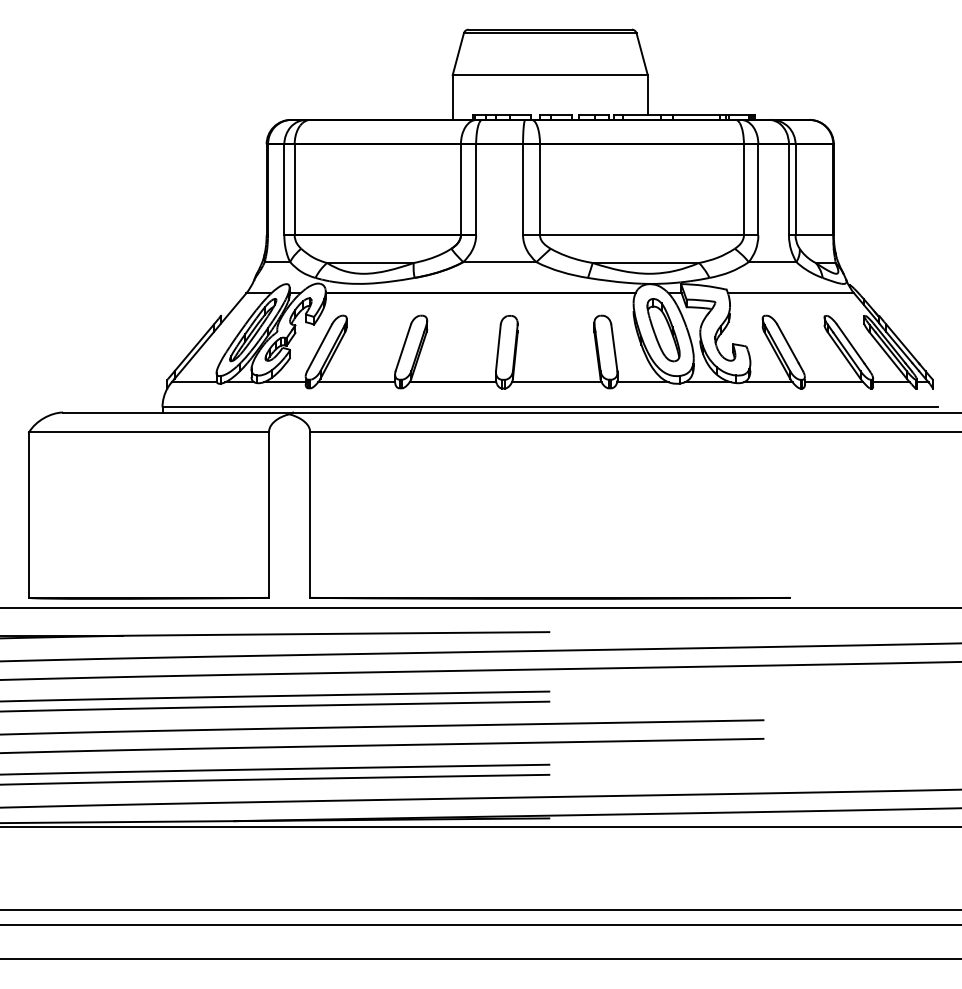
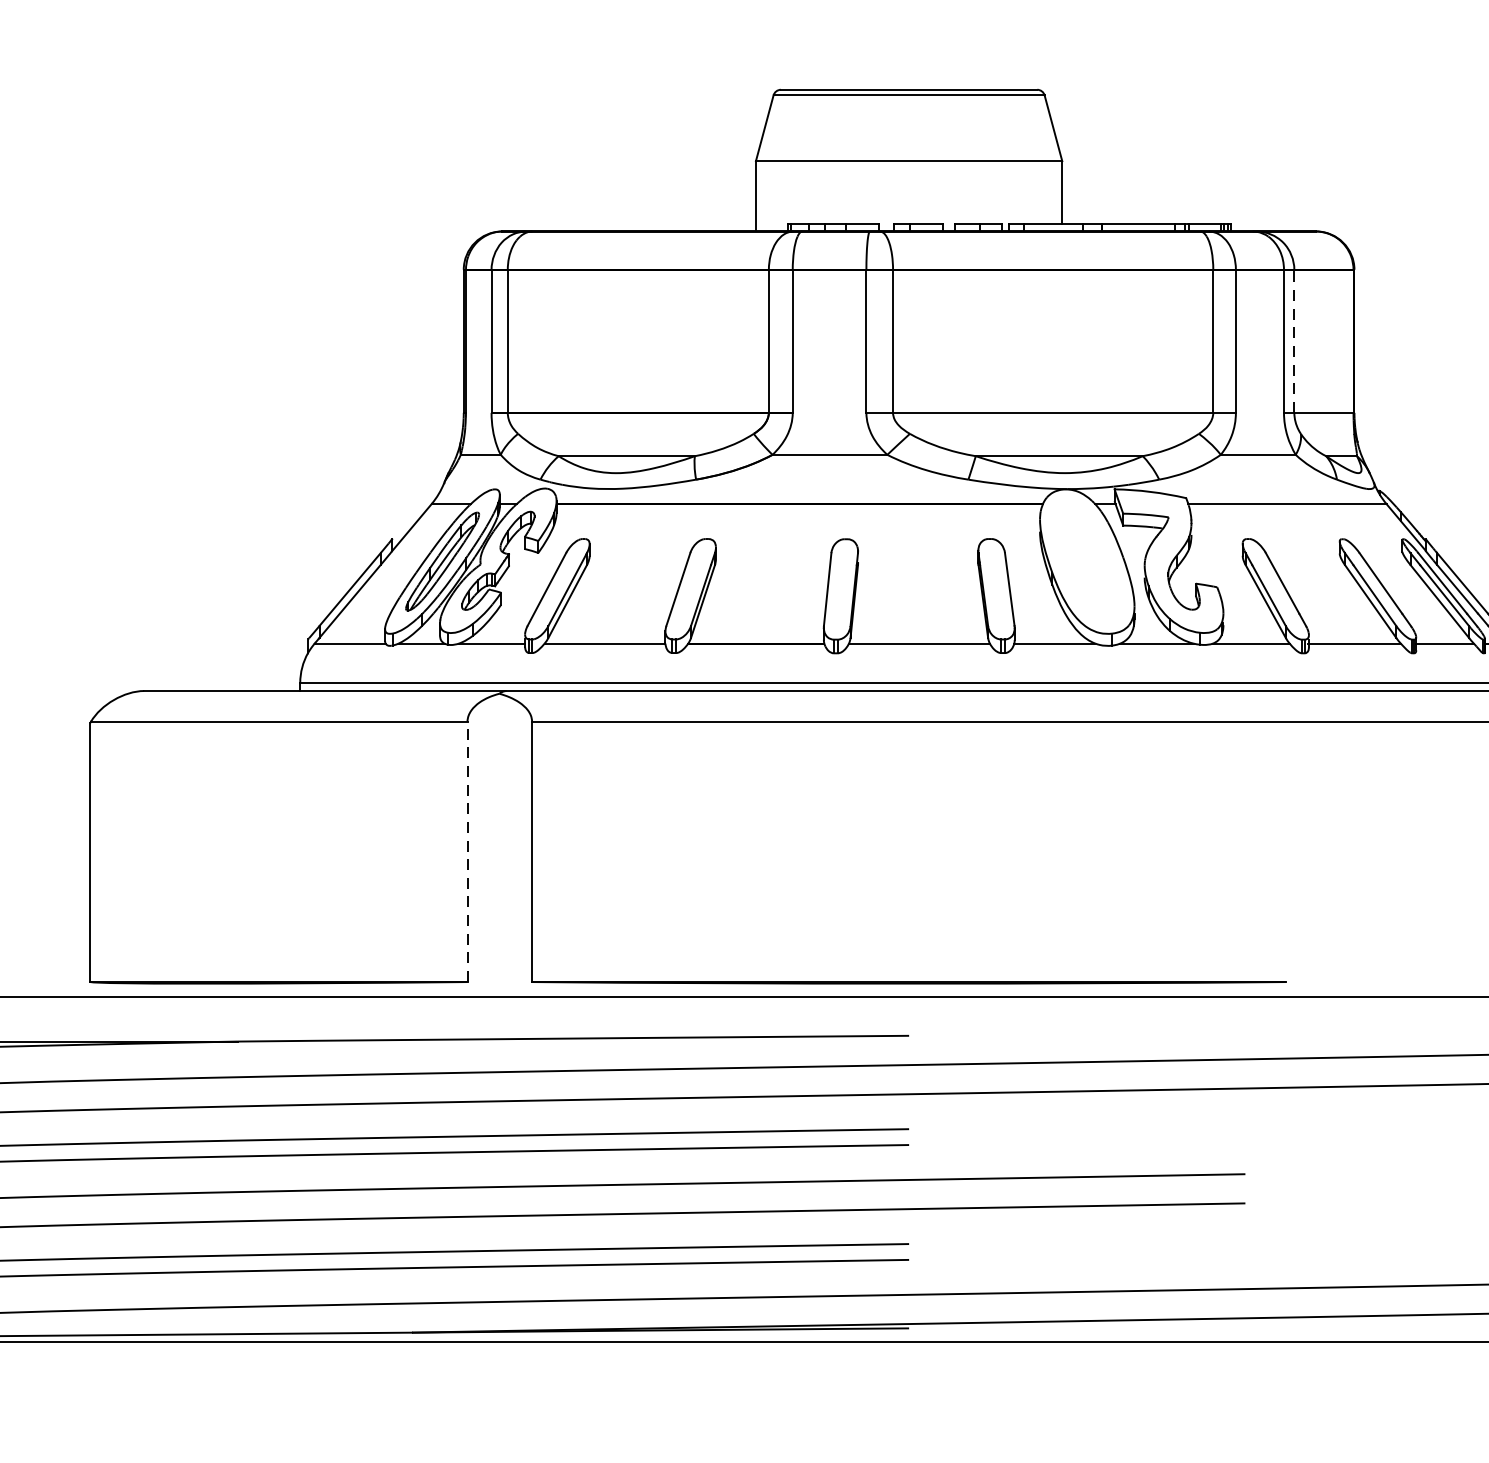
line: (795, 189) -> (1294, 340), solid -> dashed
part: (663, 330) -> (1086, 562), removed
line: (269, 514) -> (468, 851), solid -> dashed

